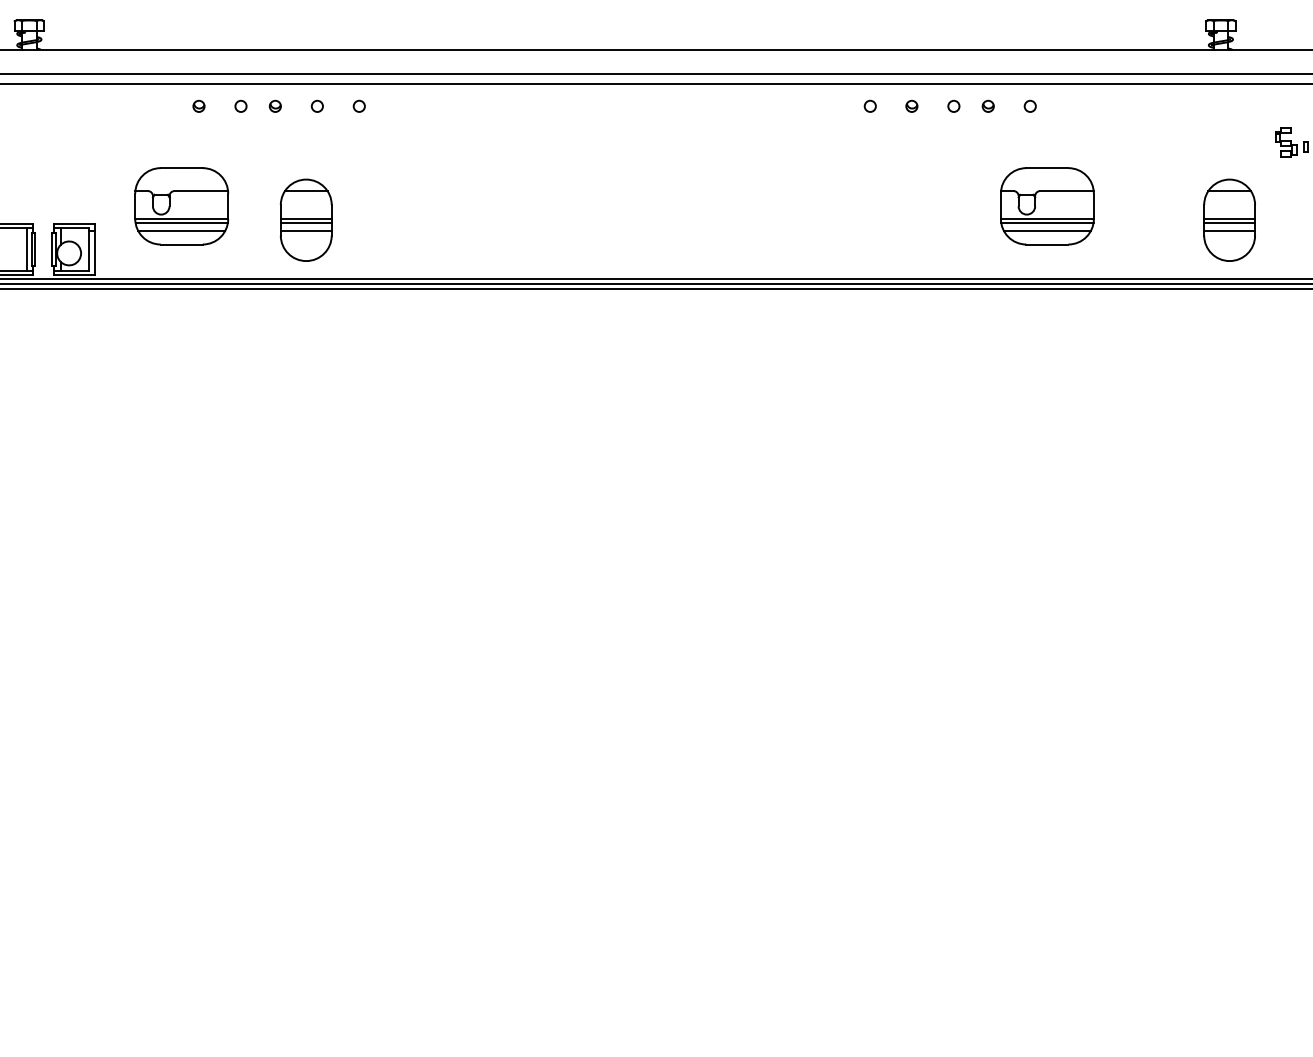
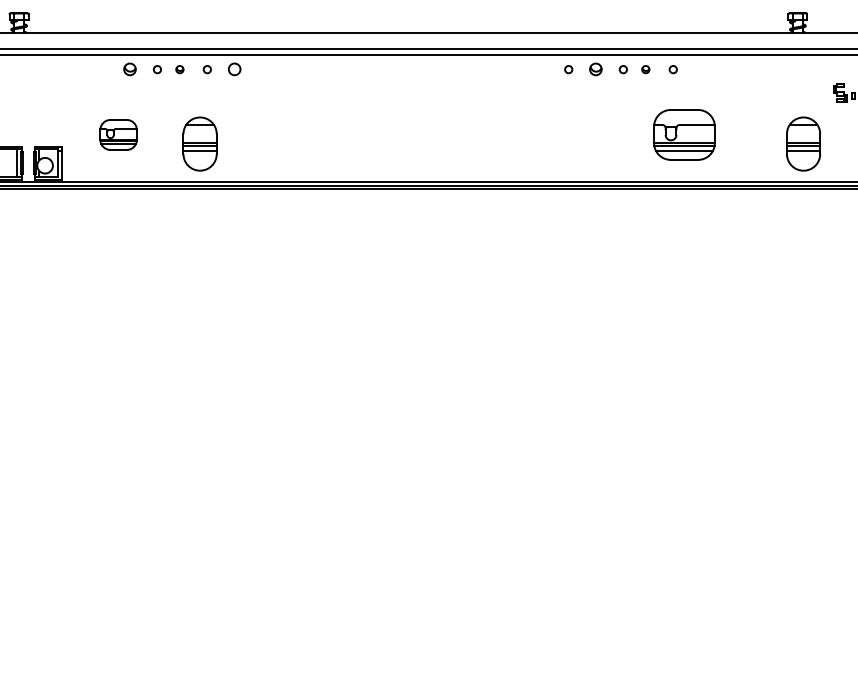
part: (198, 106) -> (129, 69), size x1.6
circle: (358, 106) -> (234, 69), size x1.6
part: (911, 106) -> (595, 69), size x1.6
part: (181, 205) -> (118, 134), size x0.6

